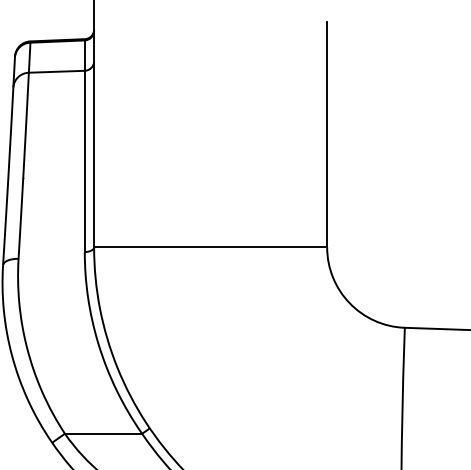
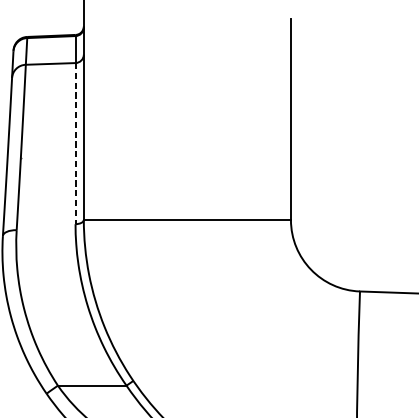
line: (84, 161) -> (75, 143), solid -> dashed

